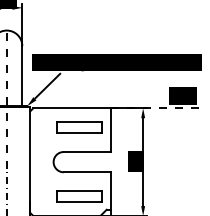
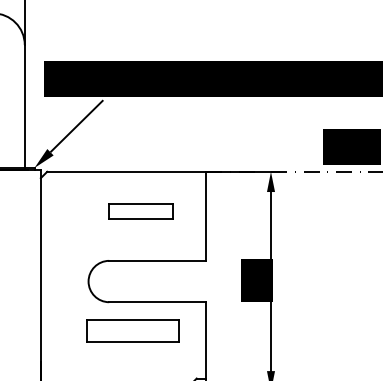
part: (79, 127) -> (141, 210), size x0.7
part: (79, 196) -> (133, 331), moved

